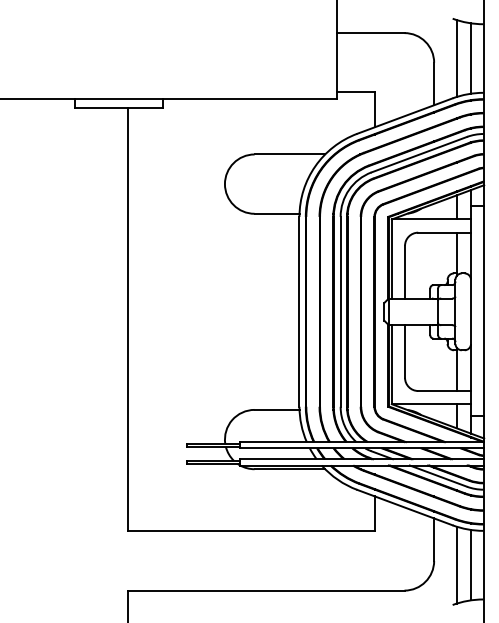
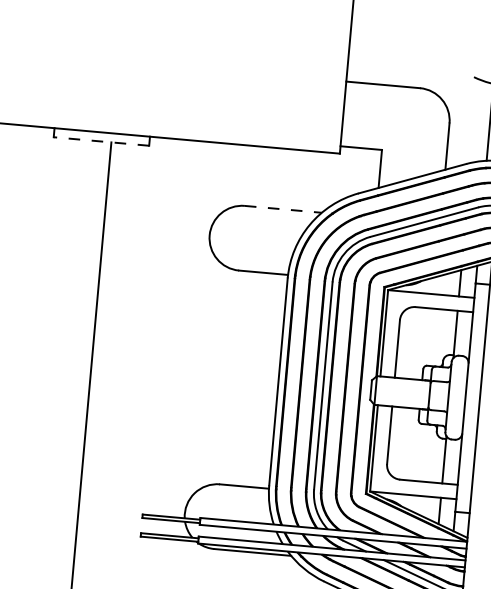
line: (456, 58) -> (474, 120), removed
line: (118, 107) -> (101, 141), solid -> dashed
line: (290, 154) -> (283, 209), solid -> dashed

